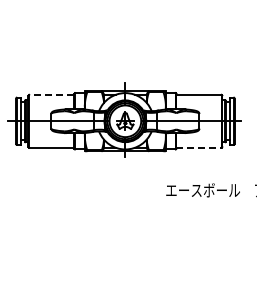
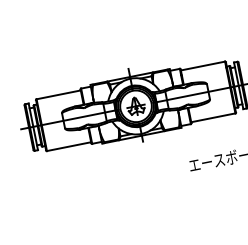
line: (51, 94) -> (58, 94), dashed -> solid
line: (199, 147) -> (213, 117), dashed -> solid

